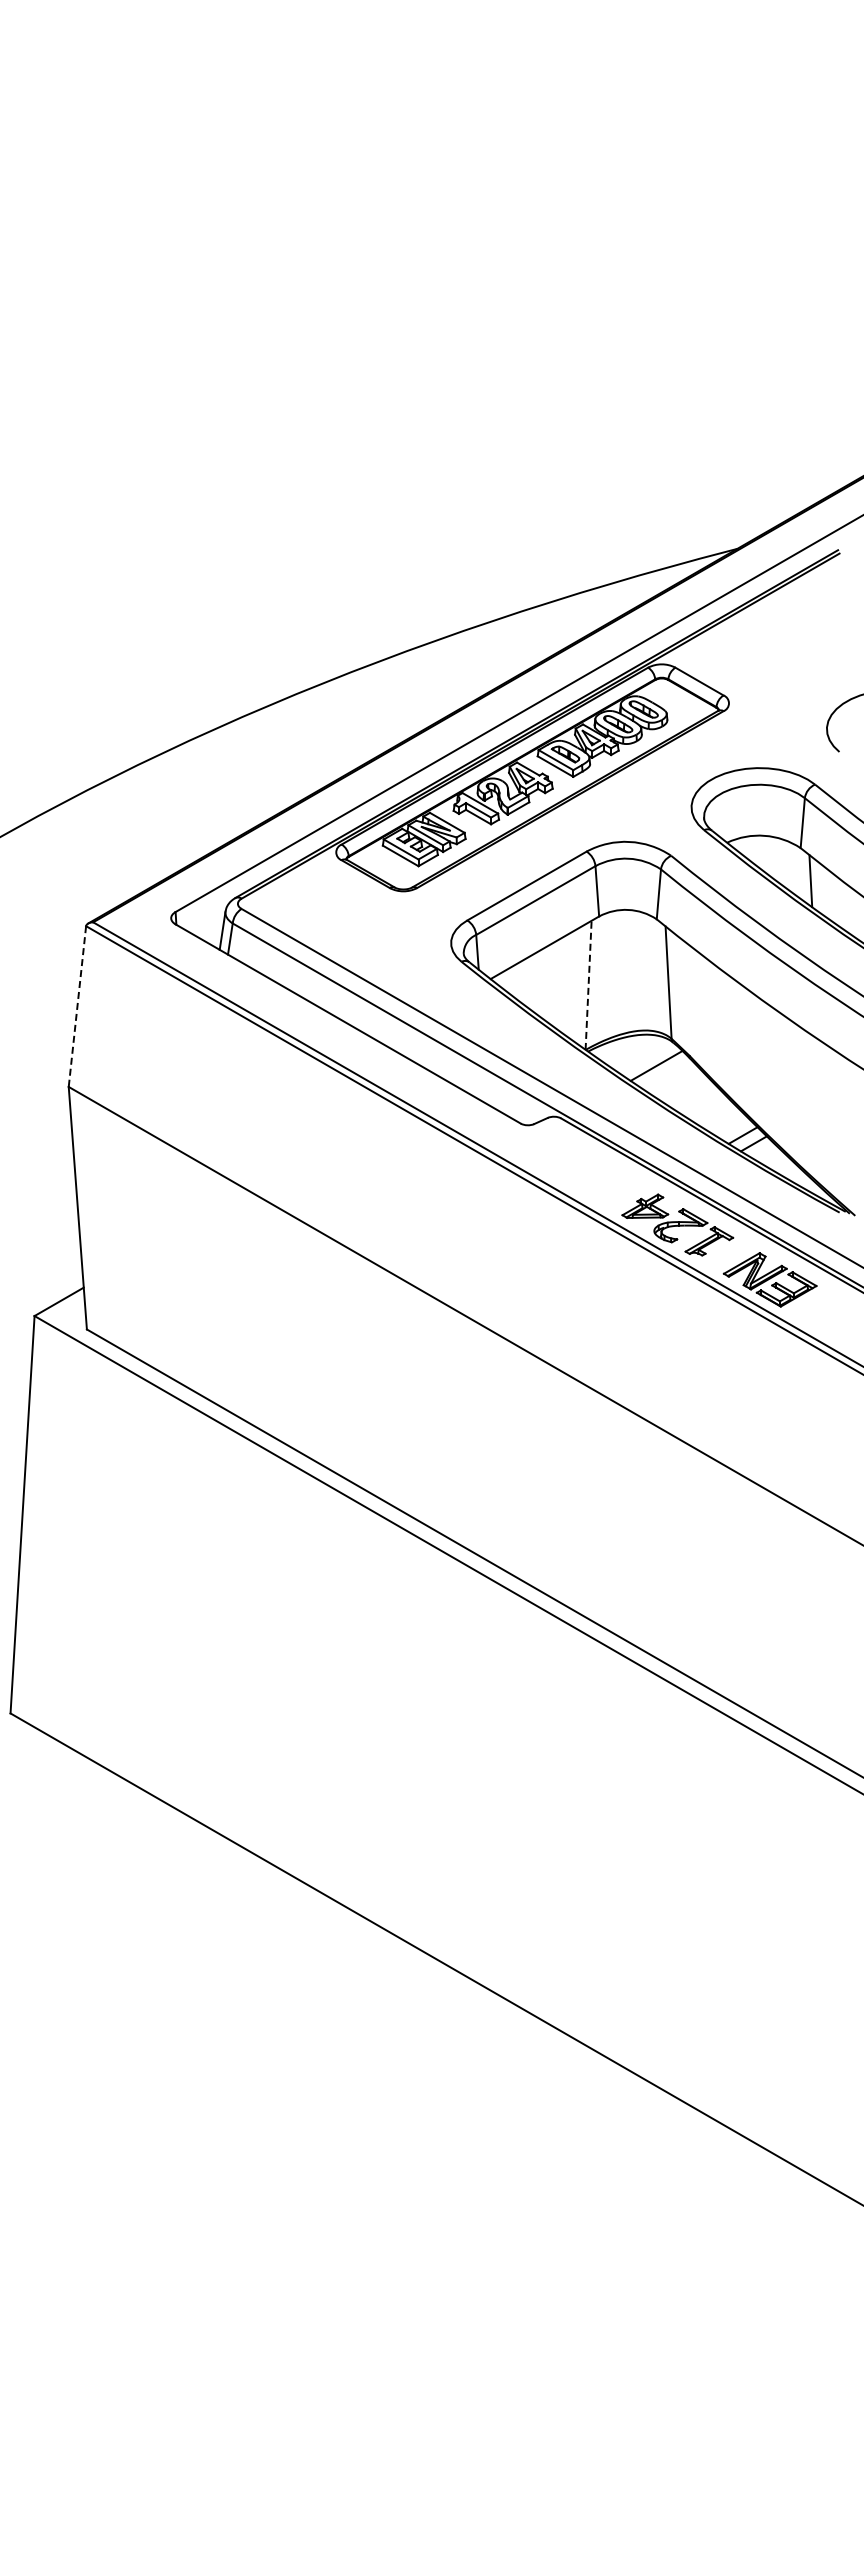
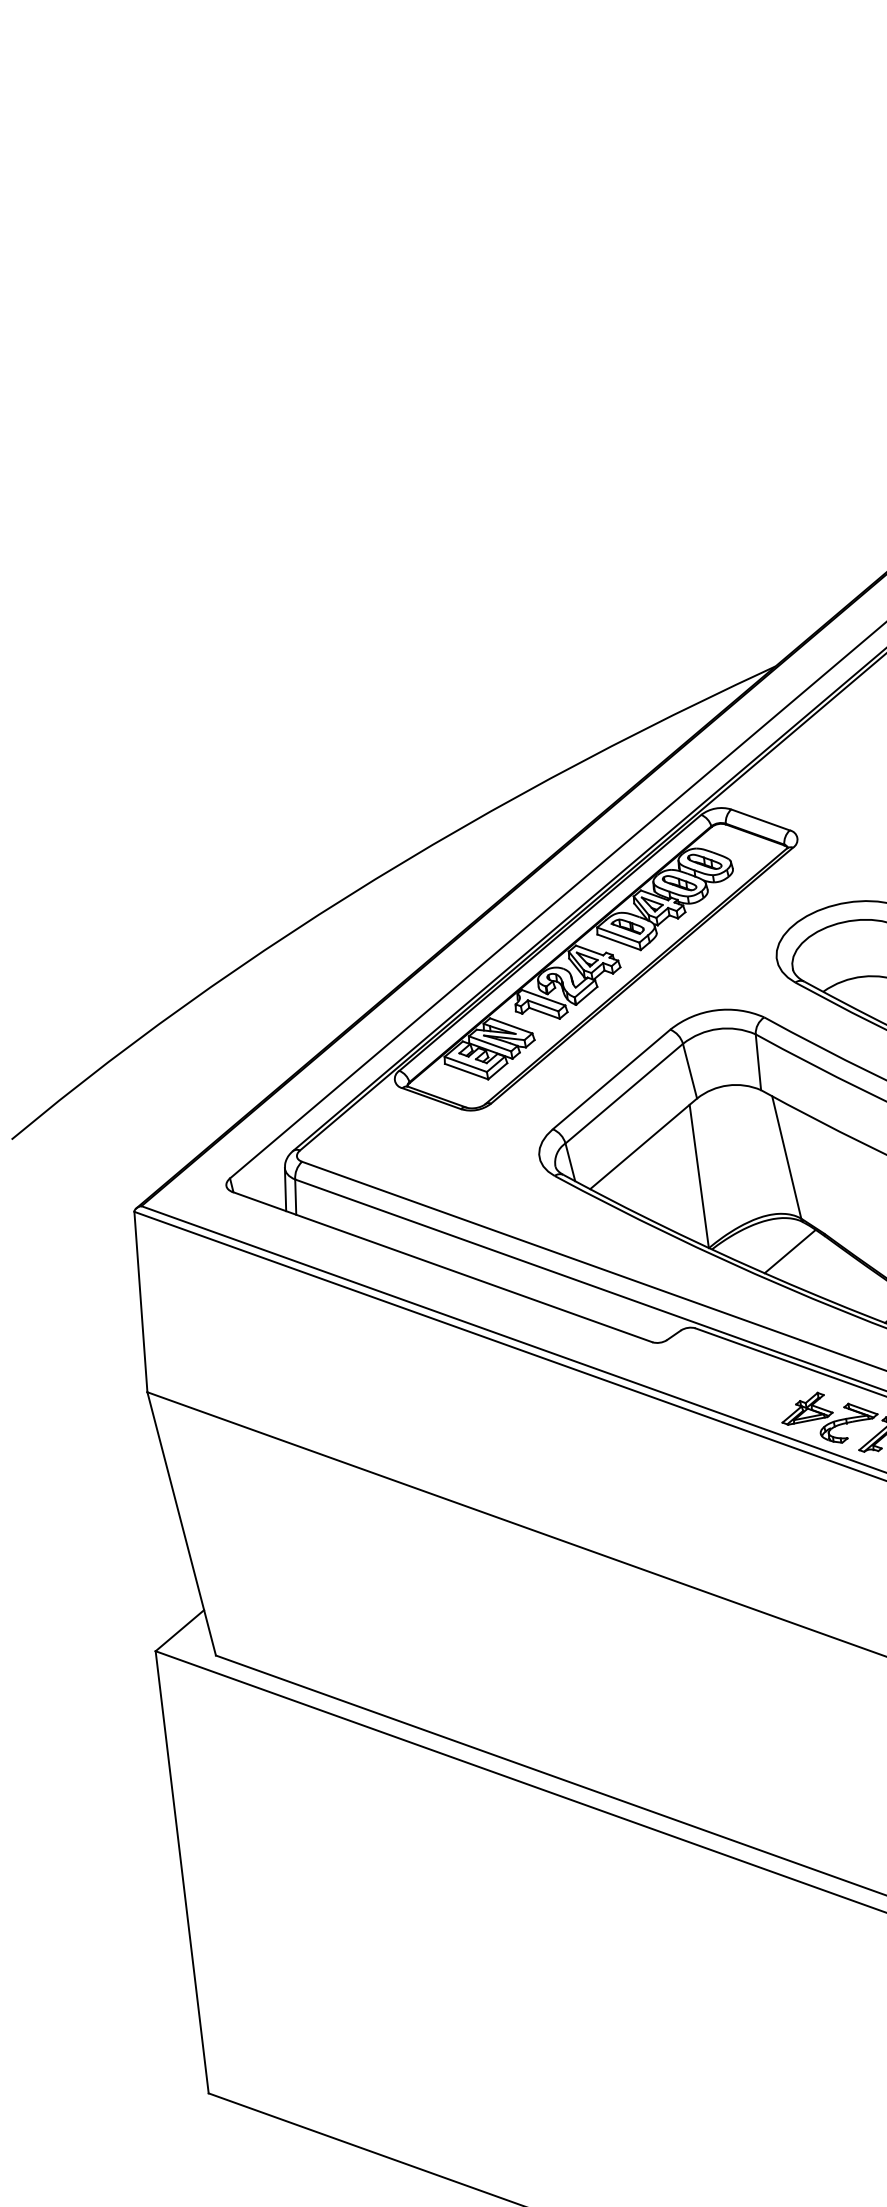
line: (588, 985) -> (699, 1176), dashed -> solid
line: (77, 1006) -> (140, 1301), dashed -> solid

